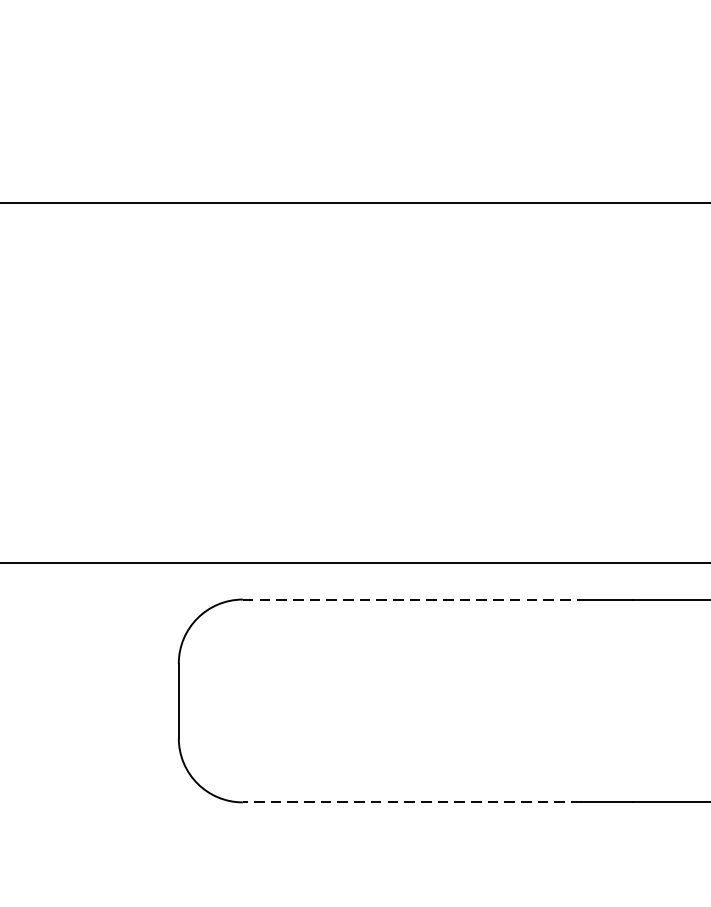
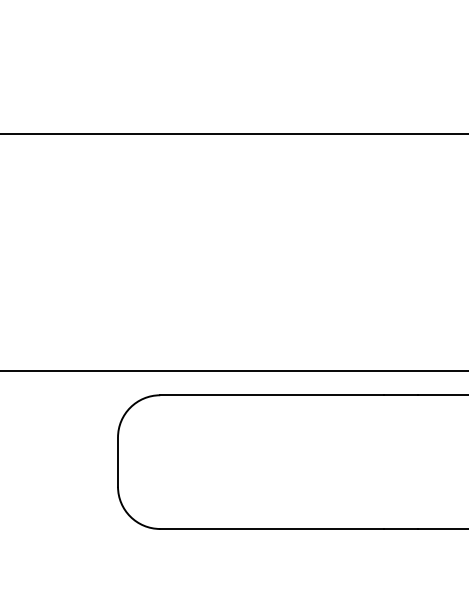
line: (411, 599) -> (271, 395), dashed -> solid
line: (411, 801) -> (271, 528), dashed -> solid

